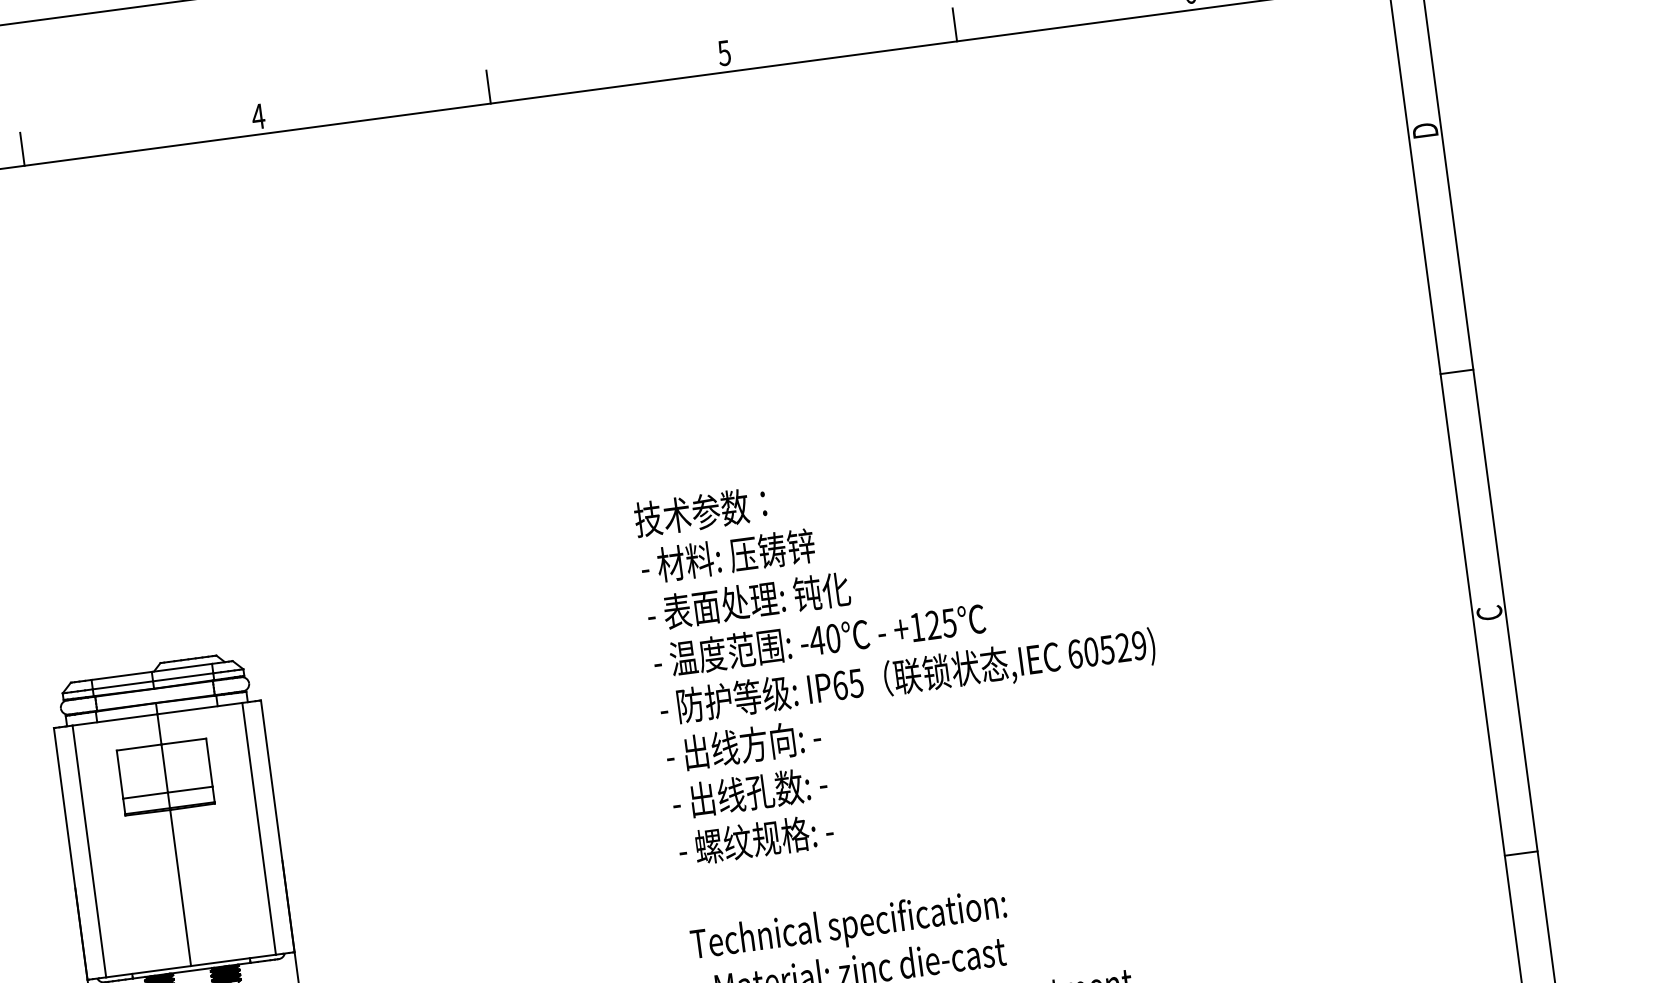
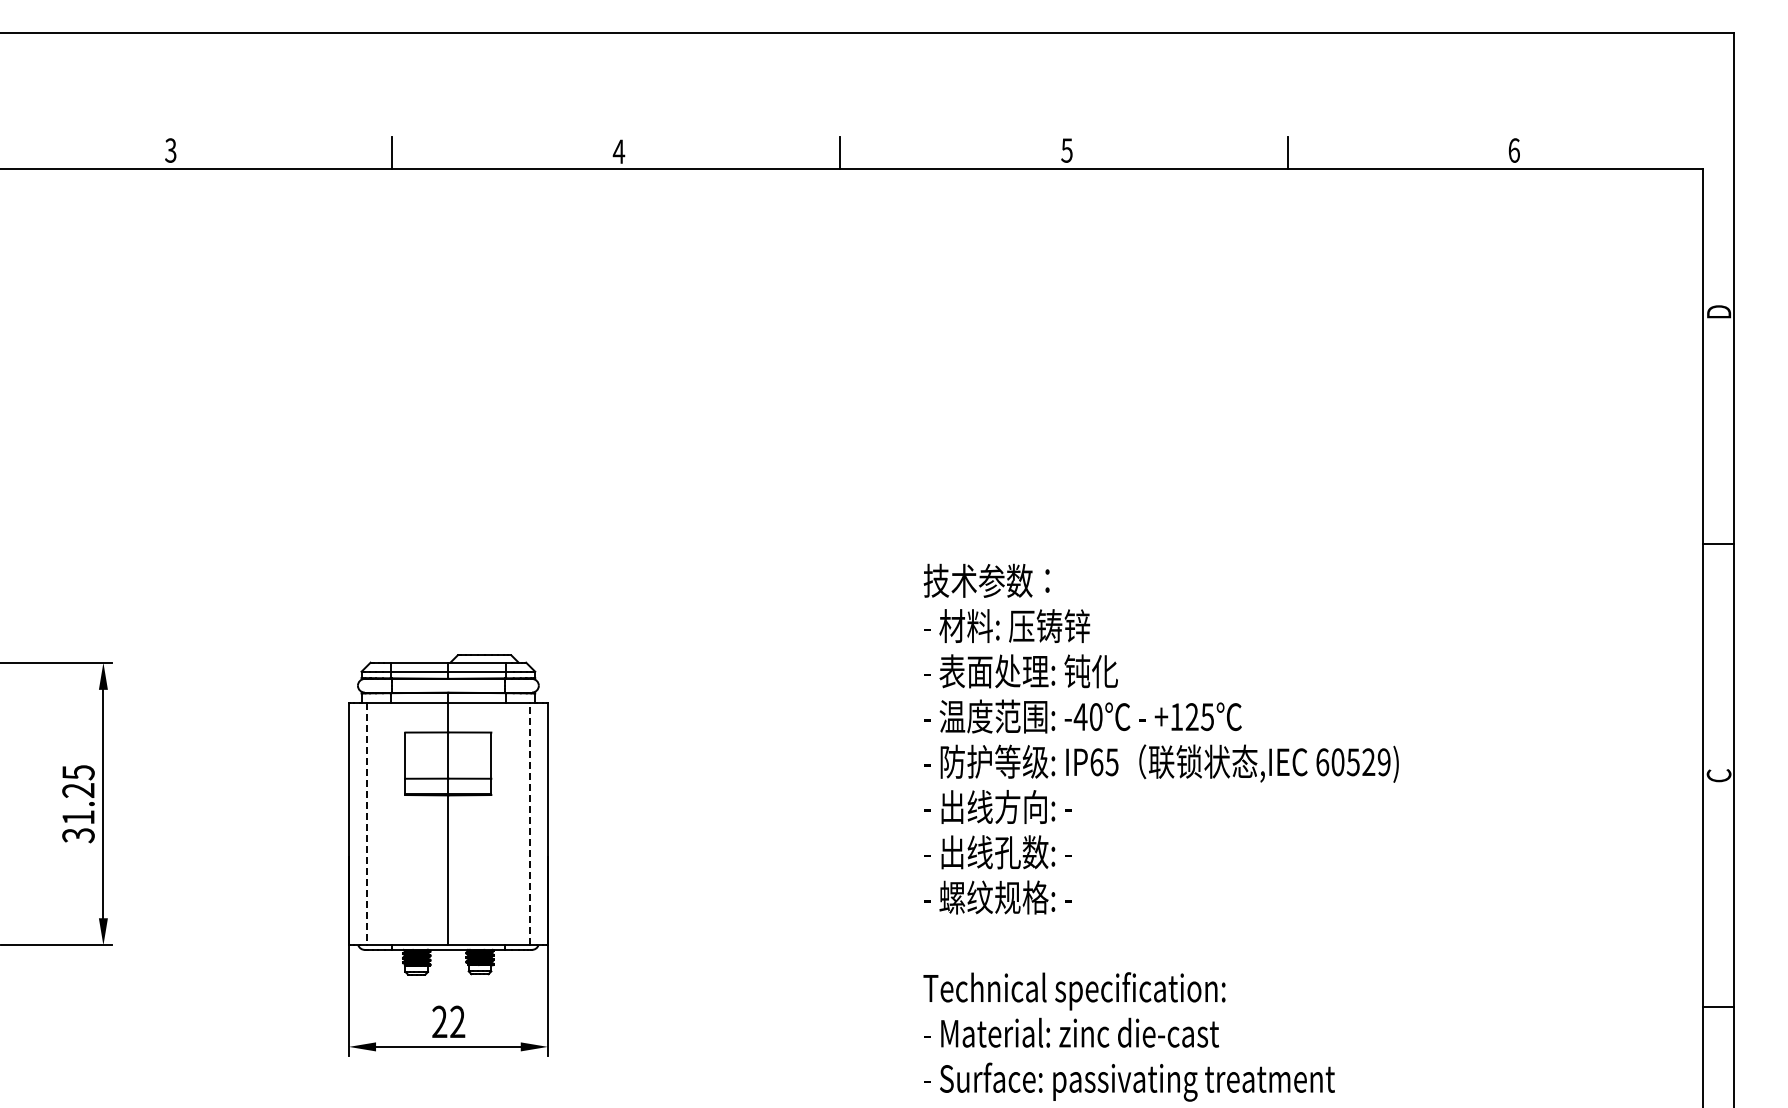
line: (258, 829) -> (529, 824), solid -> dashed
line: (89, 851) -> (366, 824), solid -> dashed

